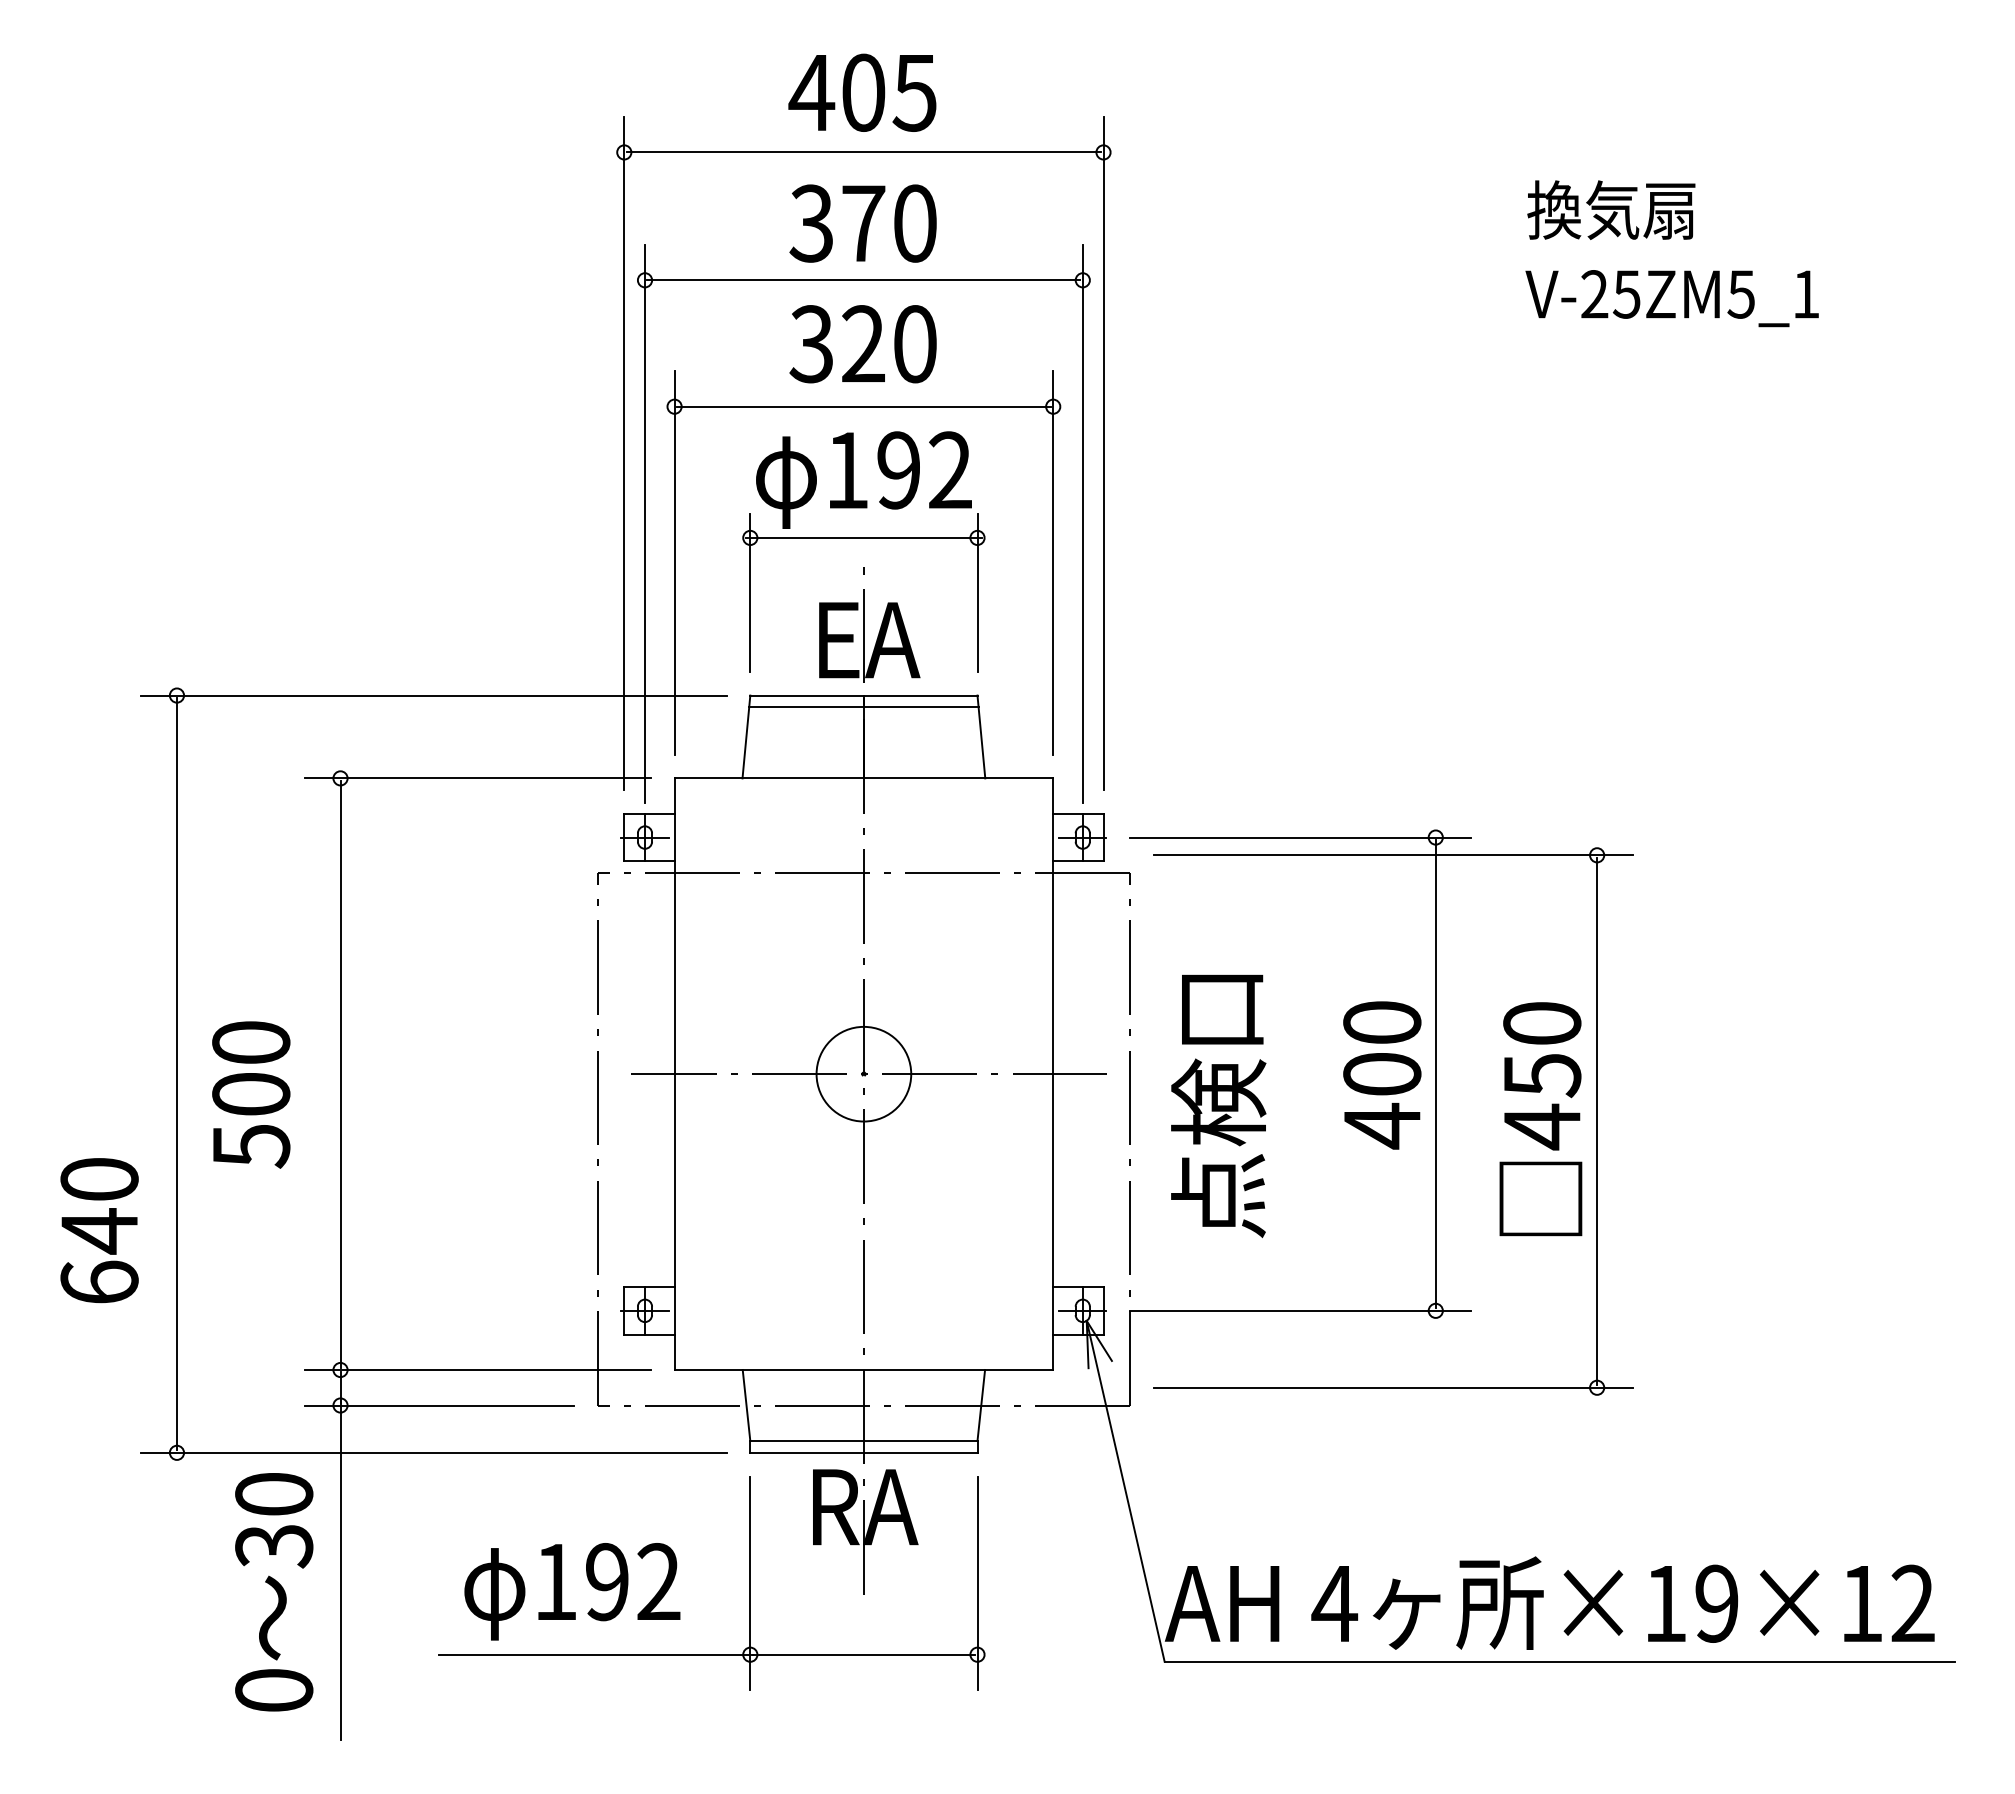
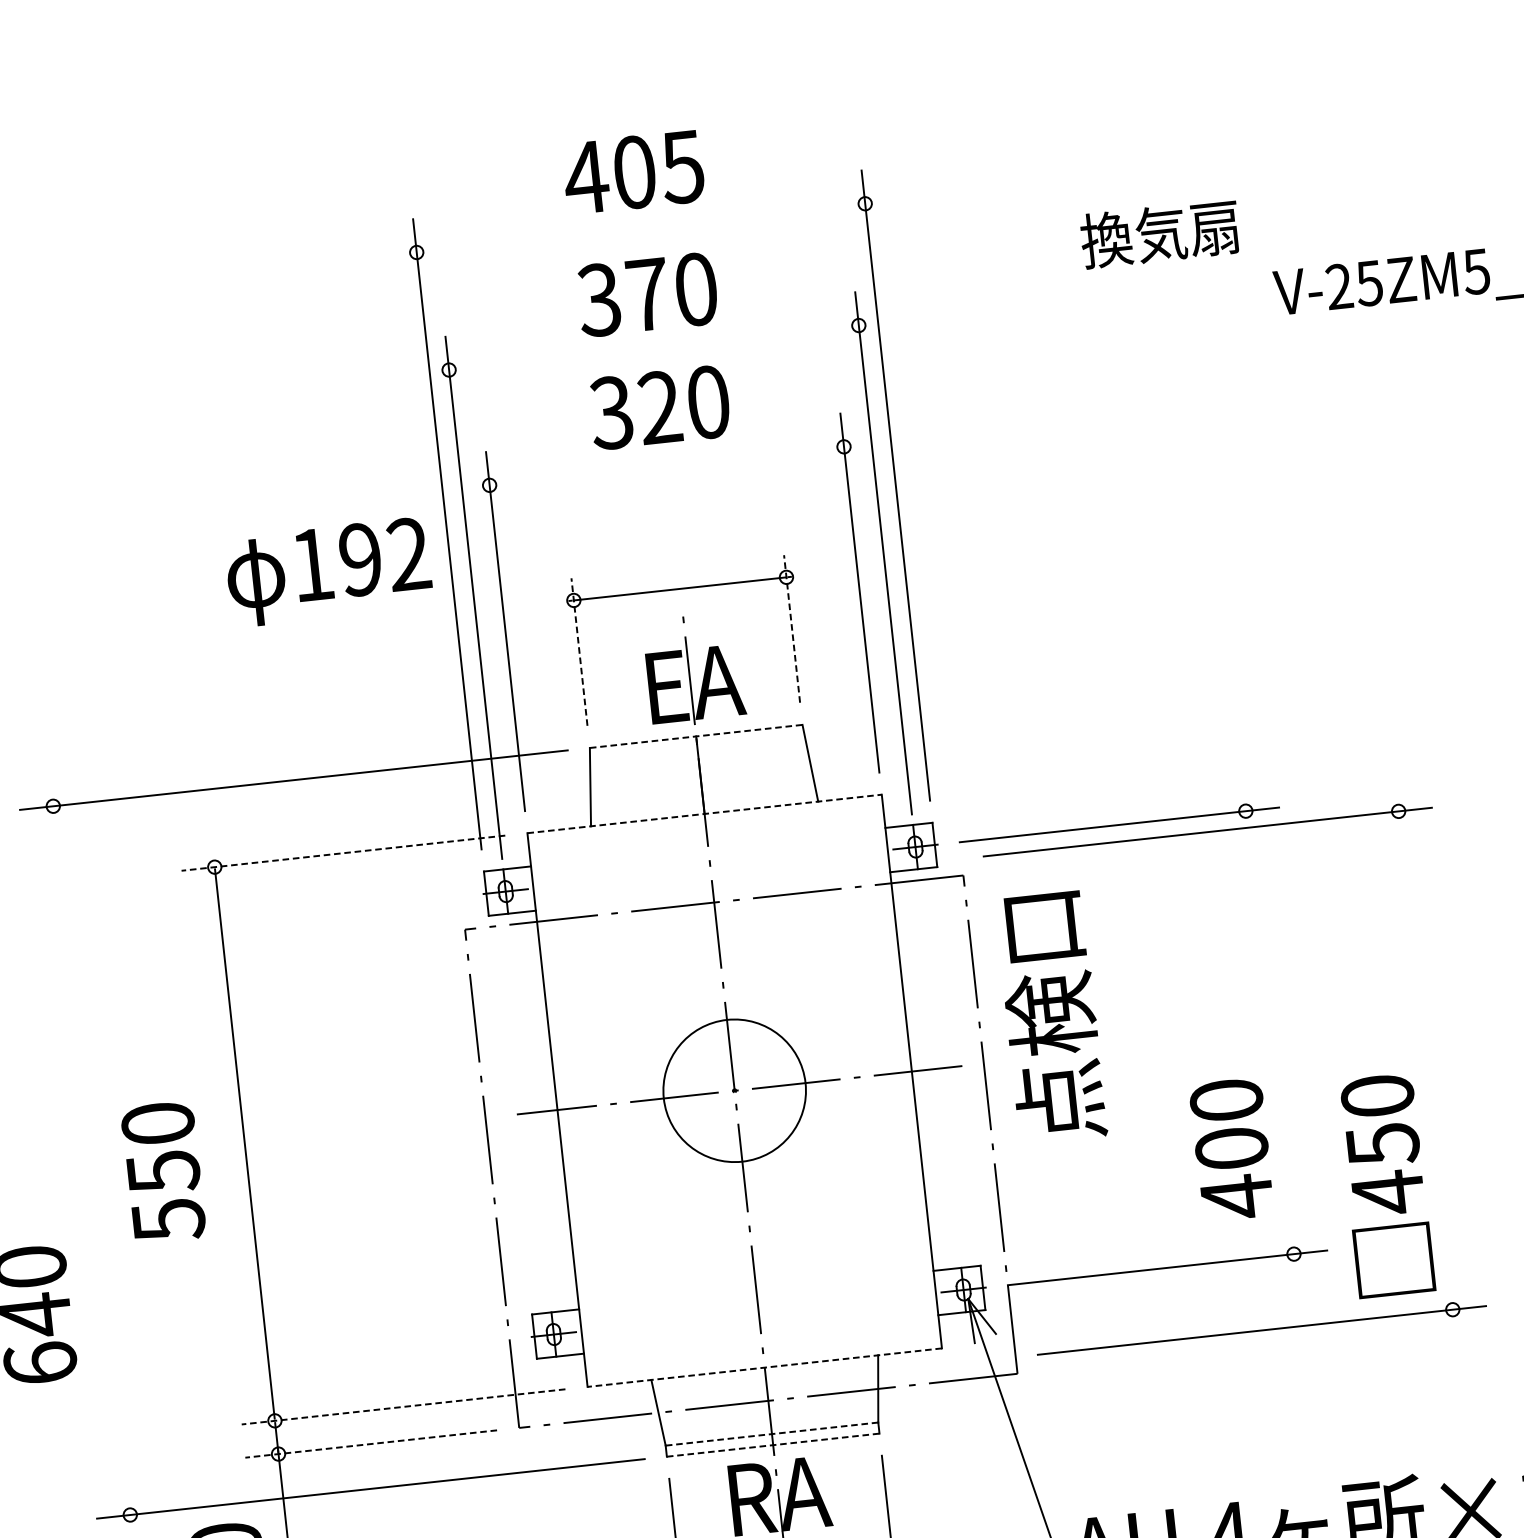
line: (863, 152) -> (640, 228), removed
text: (1611, 209) -> (1160, 233), moved
line: (863, 280) -> (653, 348), removed
line: (863, 406) -> (666, 465), removed
text: (863, 479) -> (328, 571), moved
line: (750, 593) -> (579, 652), solid -> dashed
line: (977, 593) -> (792, 629), solid -> dashed
line: (863, 695) -> (695, 736), solid -> dashed
line: (863, 707) -> (697, 747), removed
line: (477, 778) -> (342, 853), solid -> dashed
line: (864, 778) -> (705, 813), solid -> dashed
line: (176, 1073) -> (91, 1160), removed
circle: (863, 1073) -> (734, 1090), size x1.6
line: (1435, 1073) -> (1269, 1032), removed
text: (1382, 1075) -> (1232, 1149), moved
text: (251, 1095) -> (163, 1172), 500 -> 550
text: (1218, 1105) -> (1051, 1016), moved
text: (1540, 1119) -> (1385, 1186), moved
line: (1597, 1121) -> (1426, 1060), removed
line: (477, 1370) -> (403, 1407), solid -> dashed
line: (863, 1370) -> (764, 1368), solid -> dashed
line: (439, 1405) -> (371, 1444), solid -> dashed
line: (863, 1441) -> (771, 1434), solid -> dashed
line: (863, 1452) -> (772, 1444), solid -> dashed

